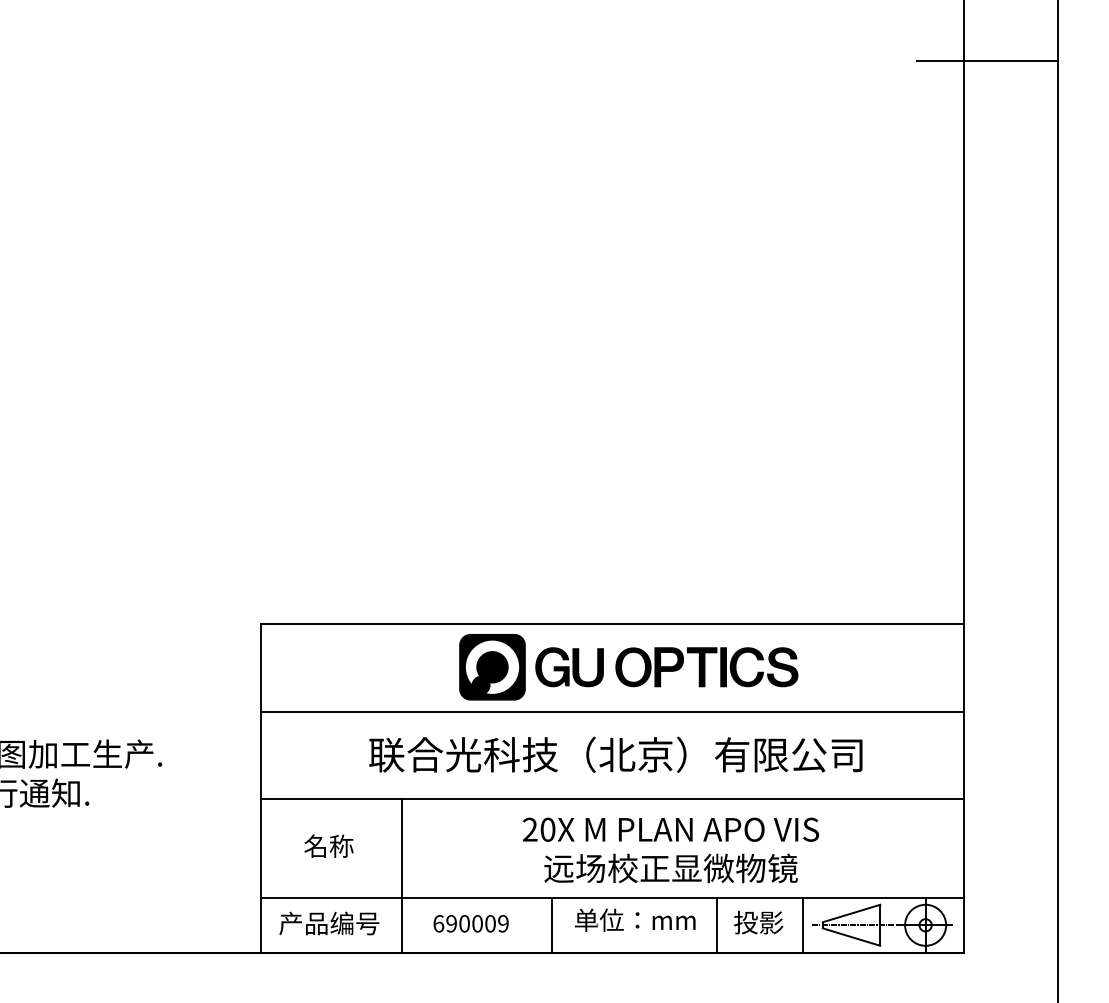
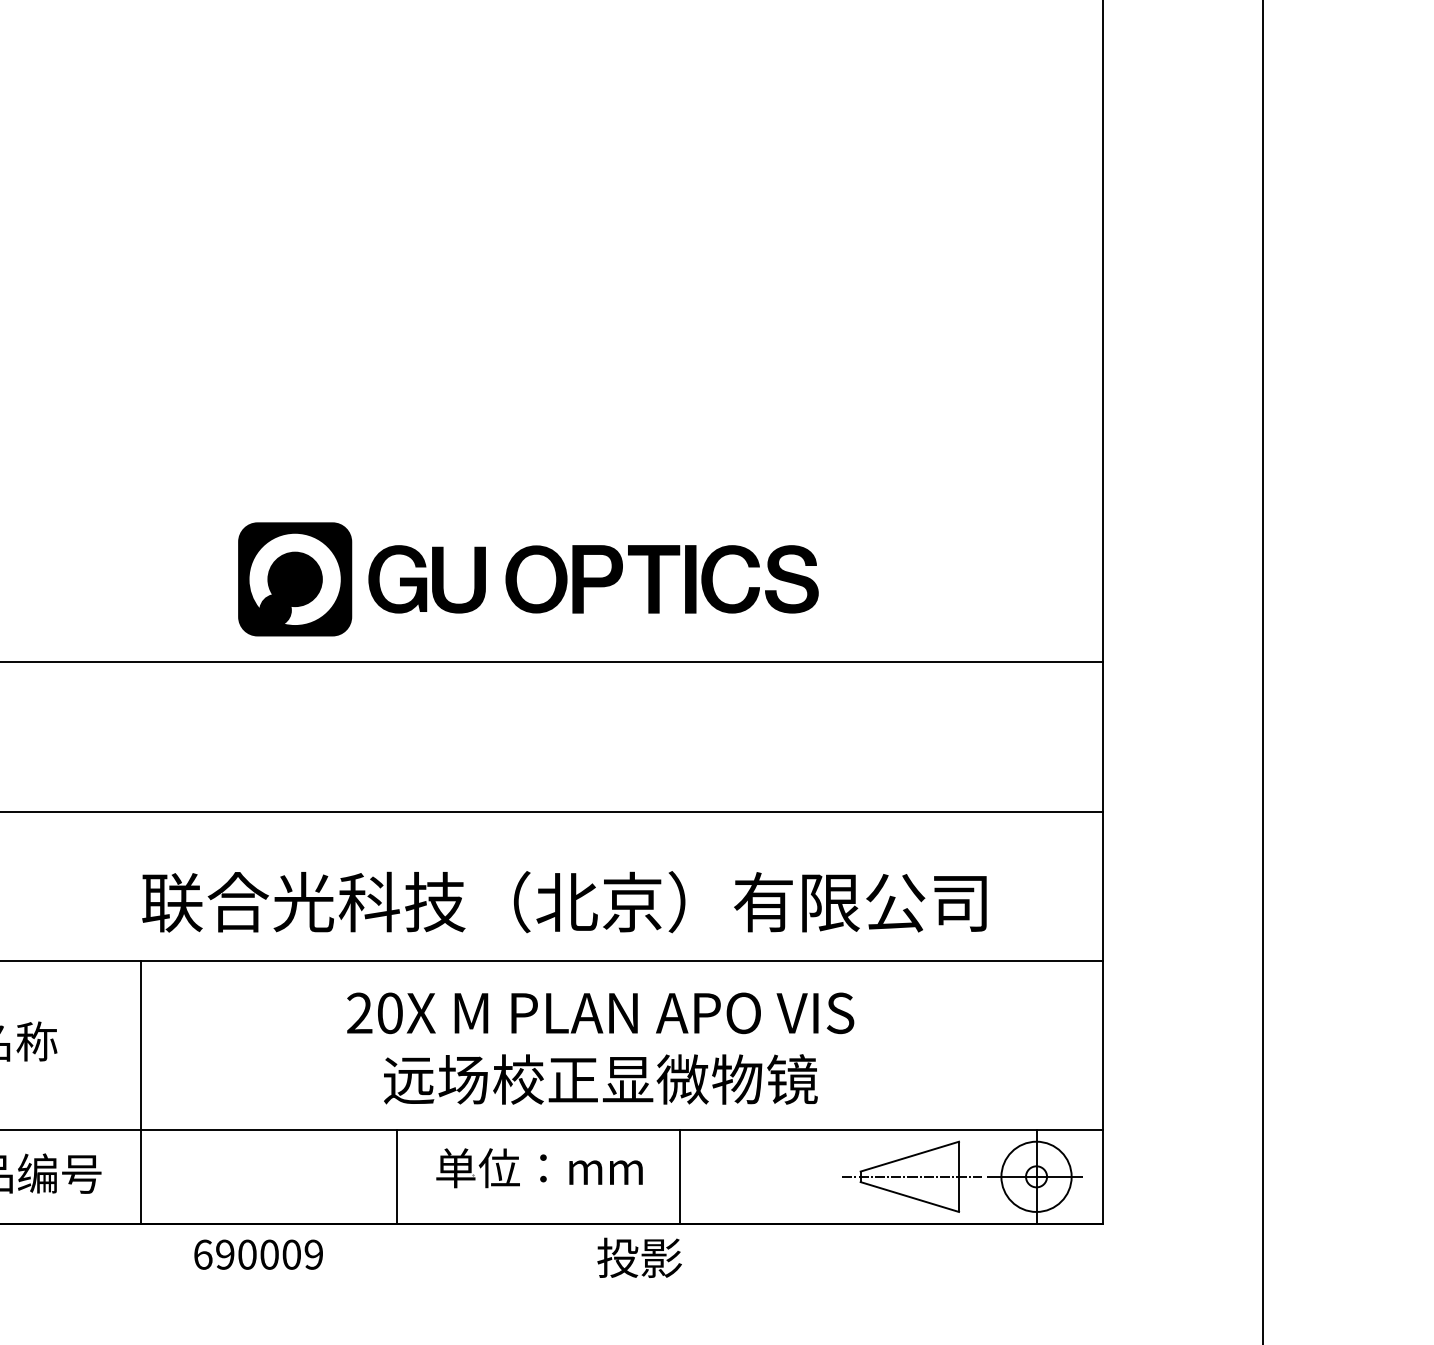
part: (628, 667) -> (527, 579), moved
text: (615, 754) -> (563, 901), moved
text: (758, 922) -> (639, 1257), moved
text: (470, 923) -> (257, 1254), moved
line: (803, 924) -> (827, 1175), removed

